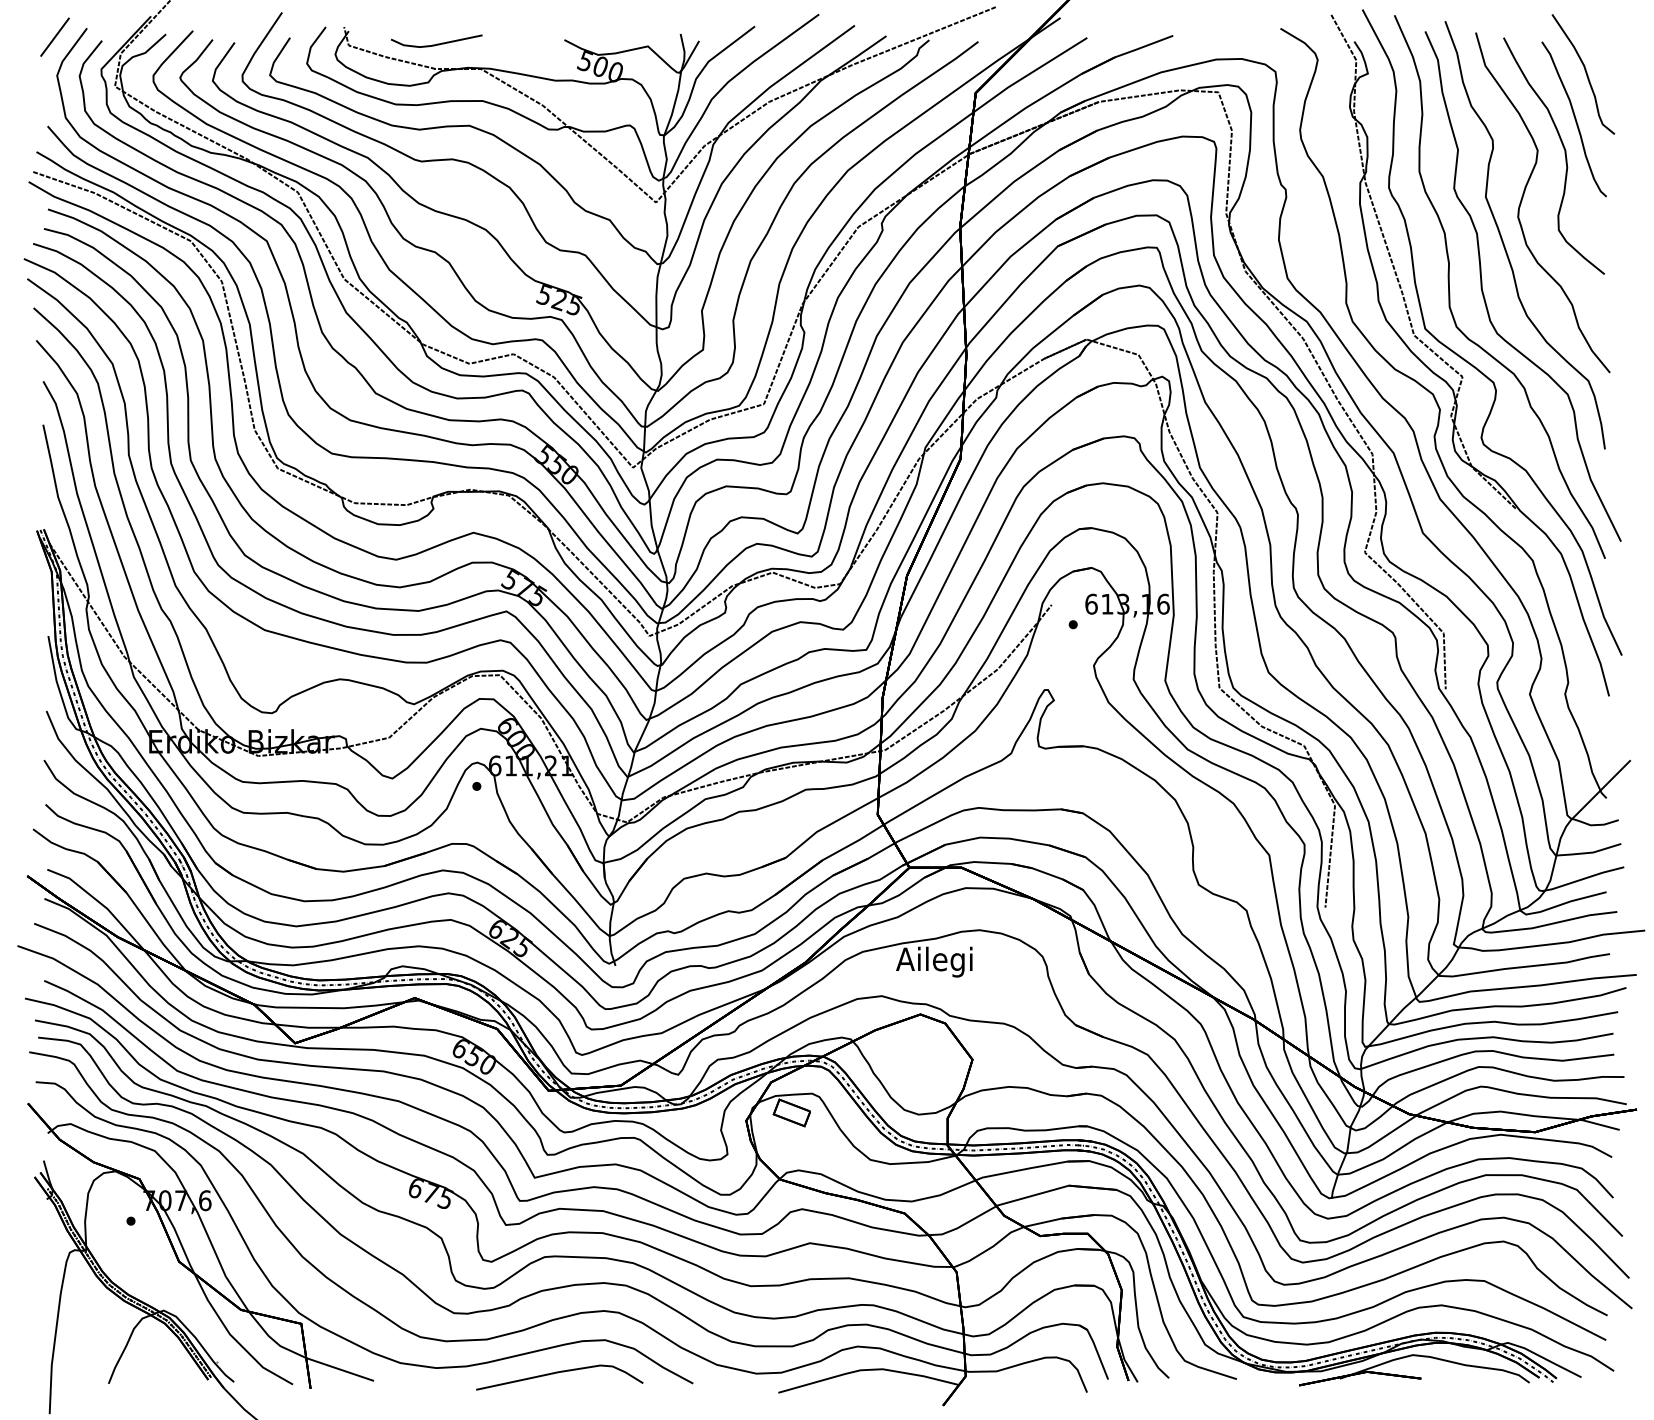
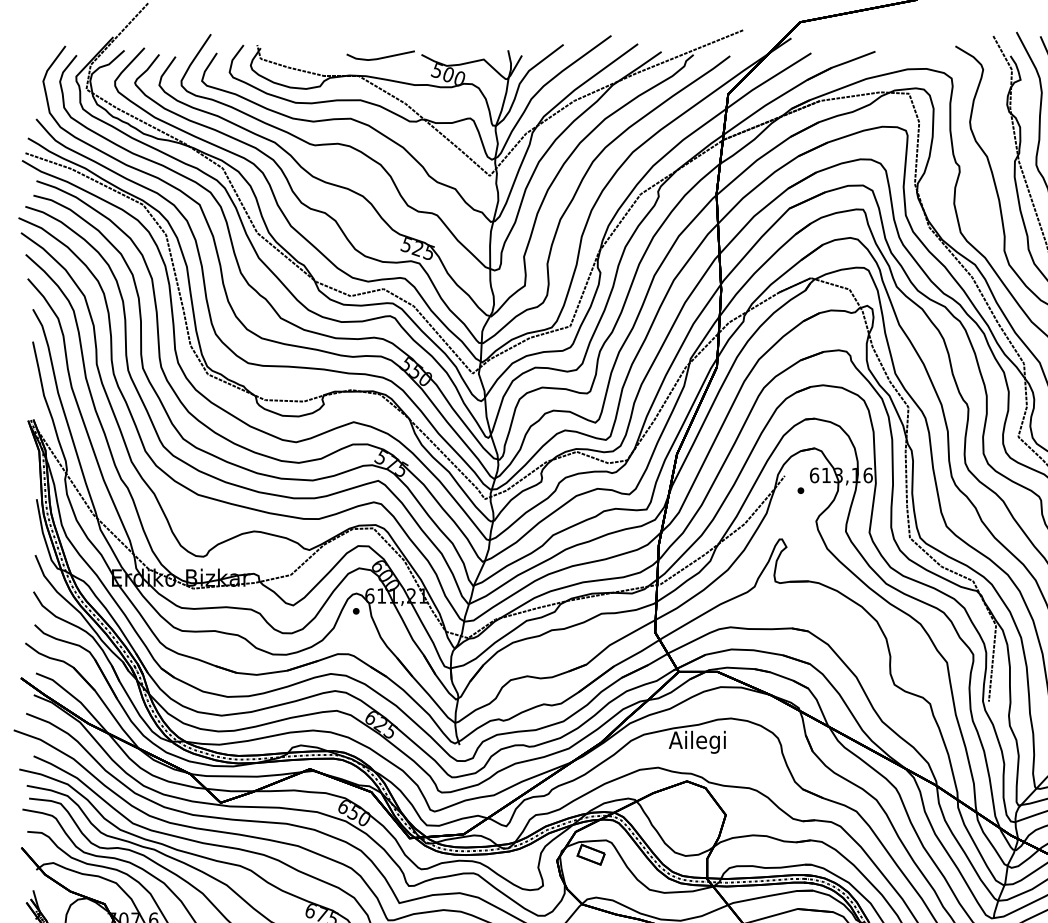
line: (54, 36) -> (41, 52), removed
line: (437, 43) -> (381, 57), moved

